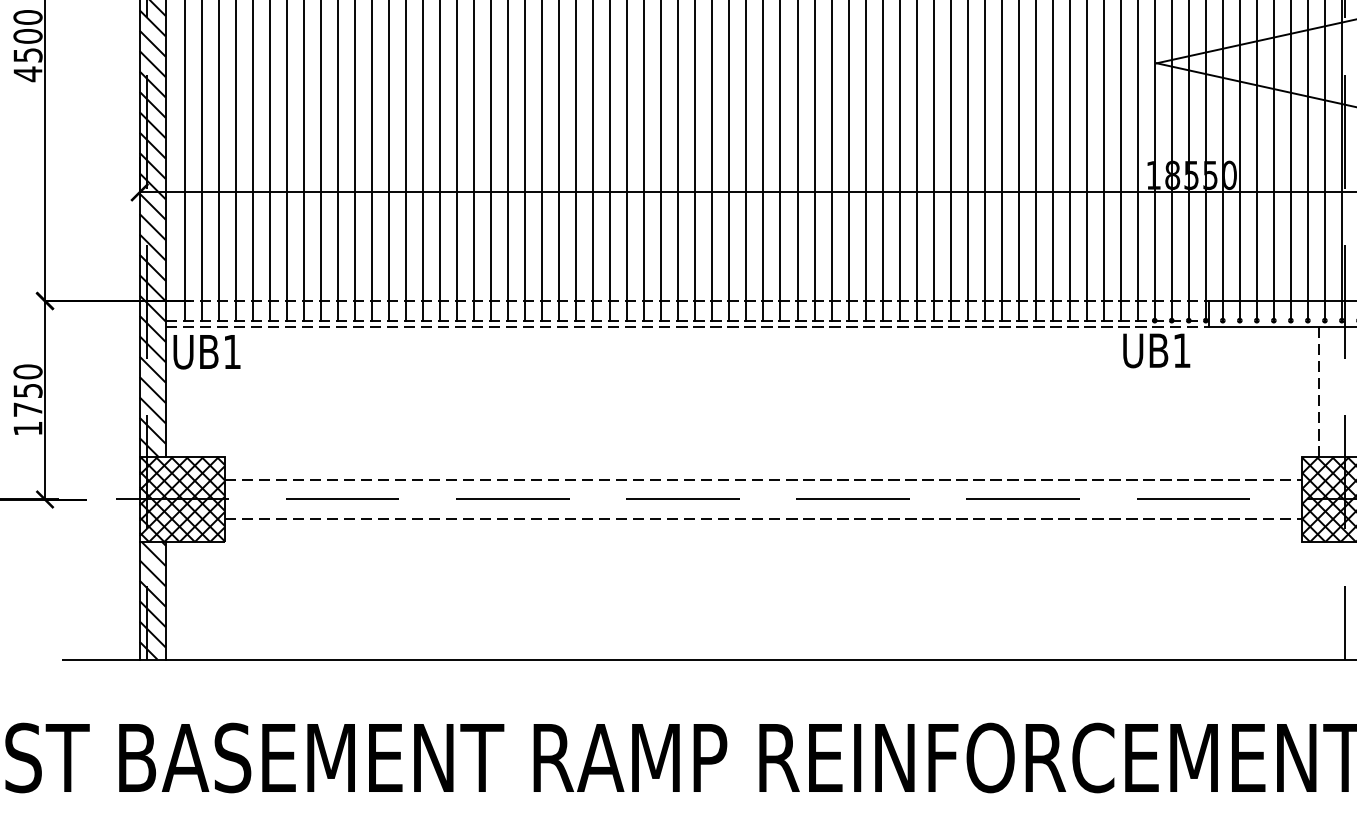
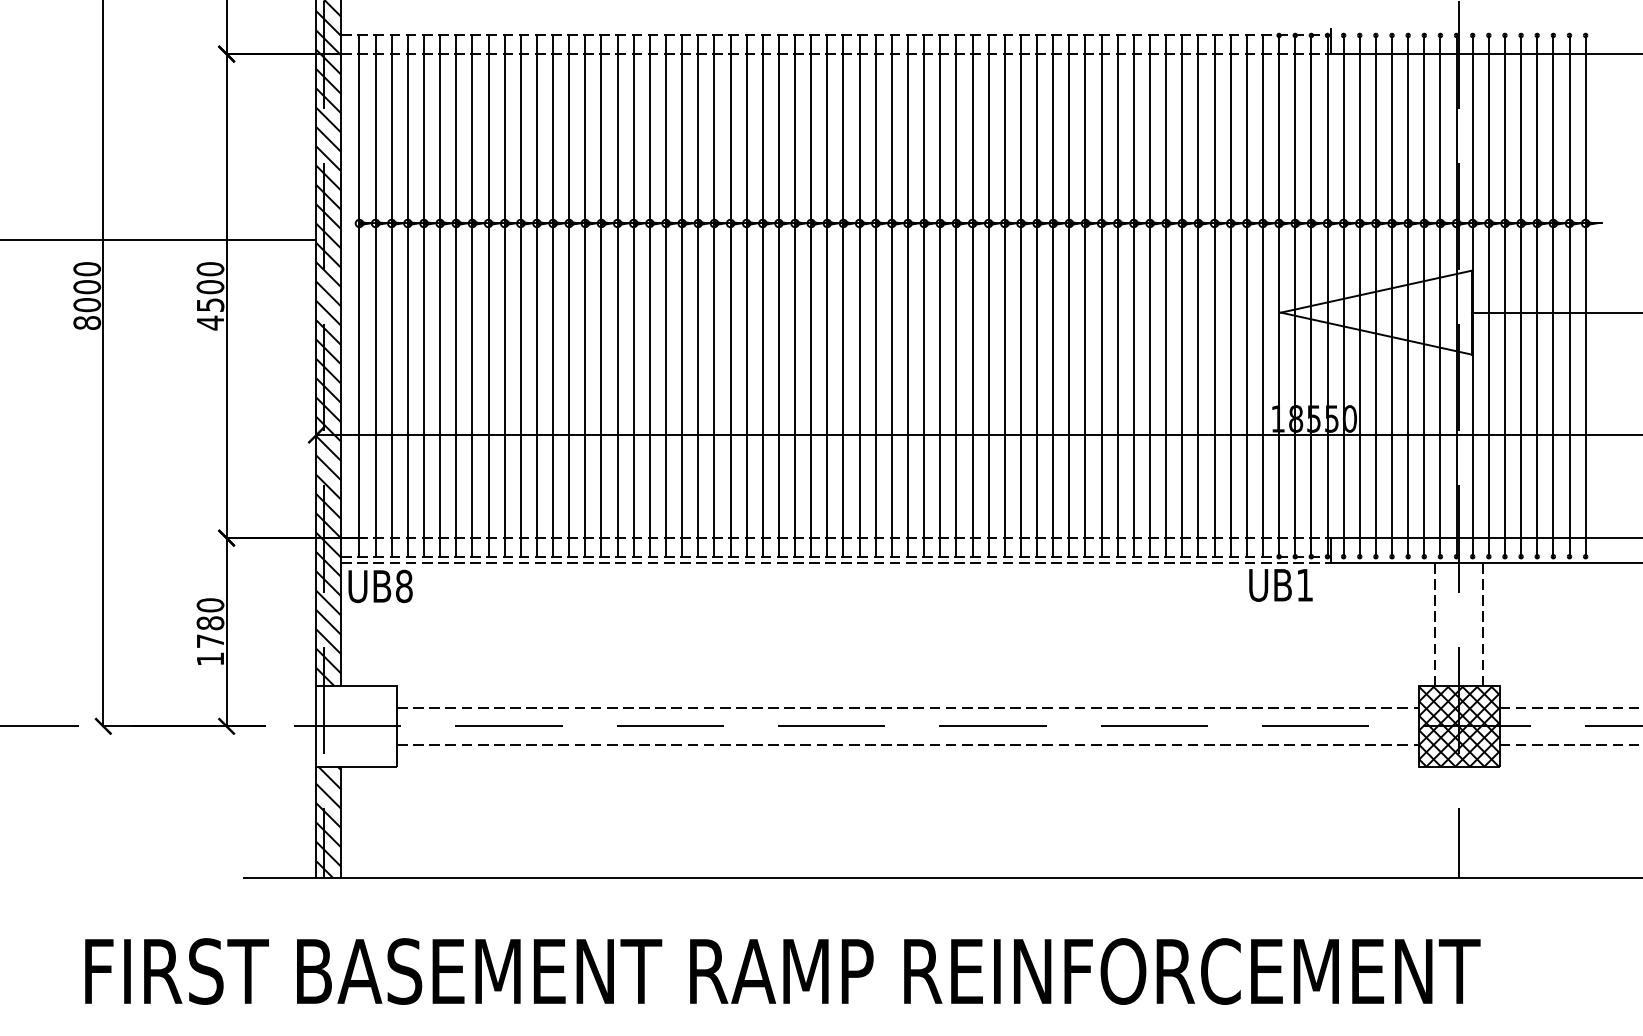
text: (232, 352) -> (404, 586), UB1 -> UB8
text: (28, 391) -> (210, 623), 1750 -> 1780
hatch: (181, 499) -> (356, 726), removed

